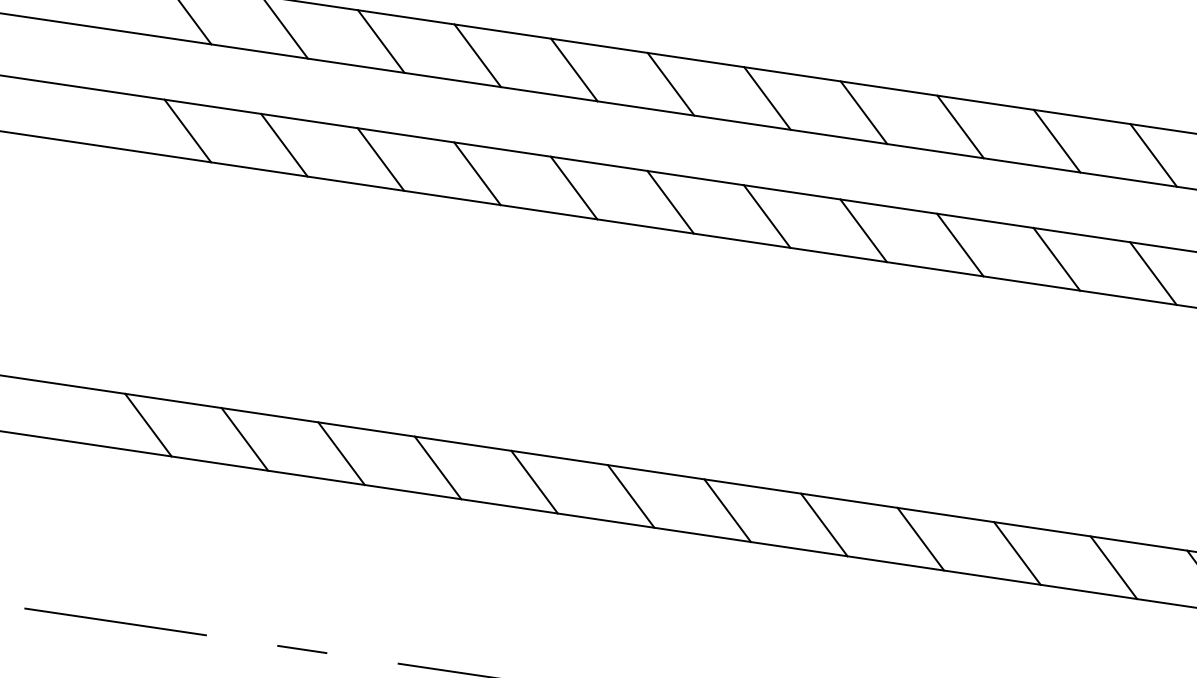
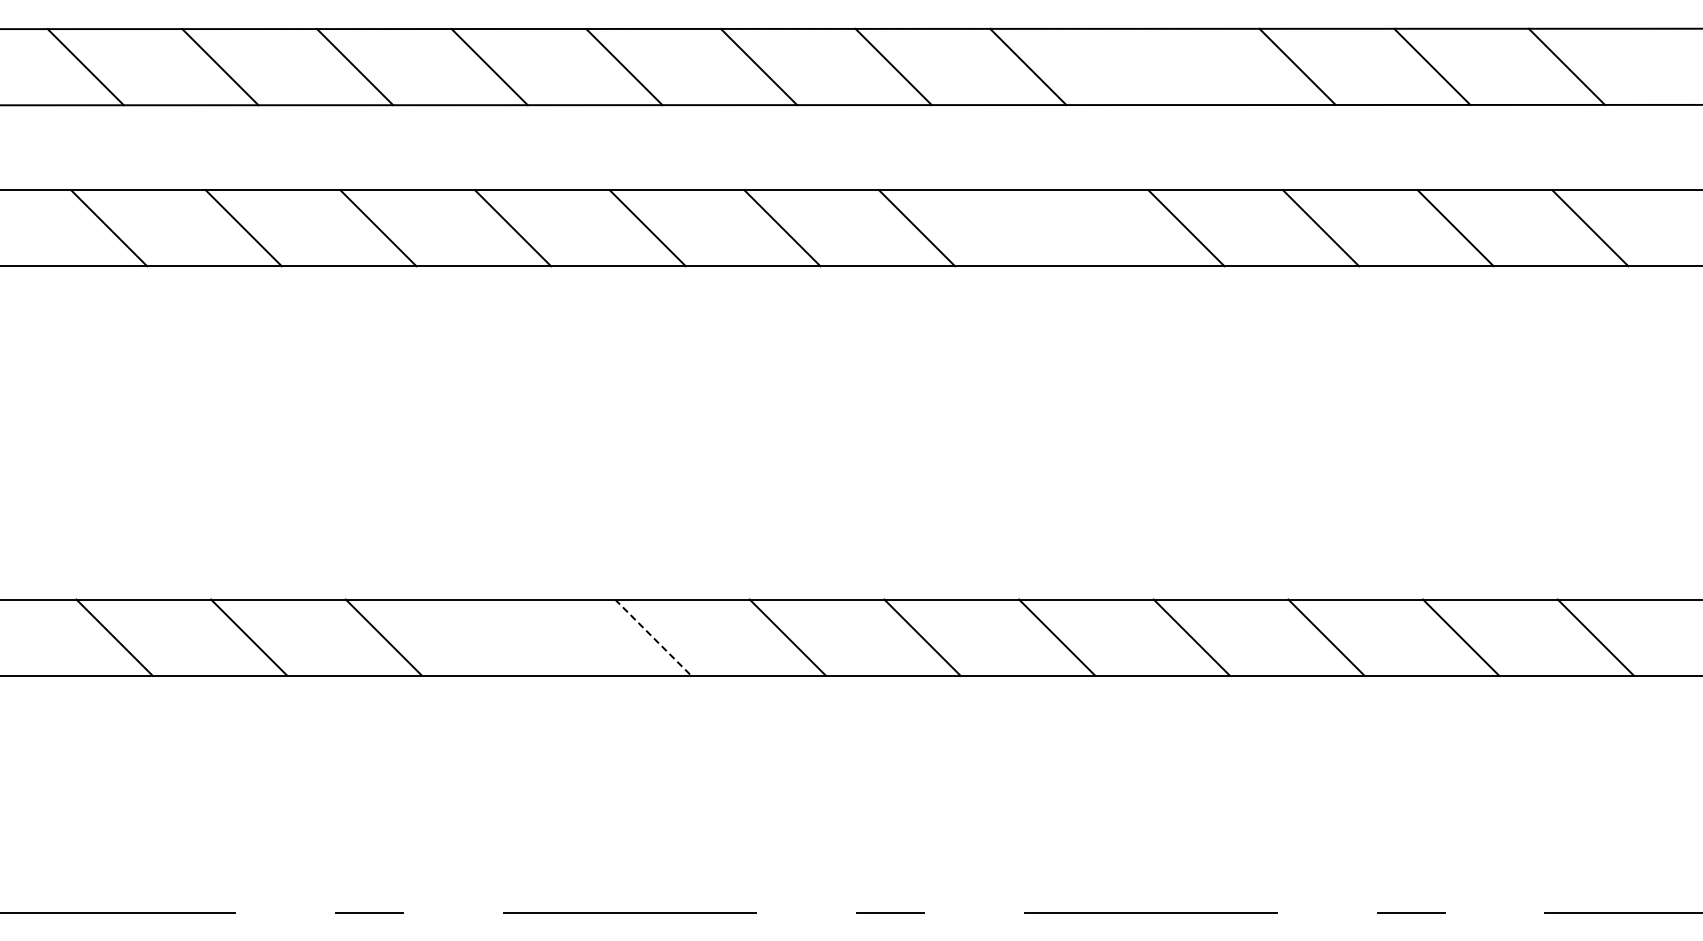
line: (960, 126) -> (1162, 66), removed
line: (863, 231) -> (1051, 228), removed
line: (438, 467) -> (518, 637), removed
line: (534, 482) -> (653, 637), solid -> dashed

